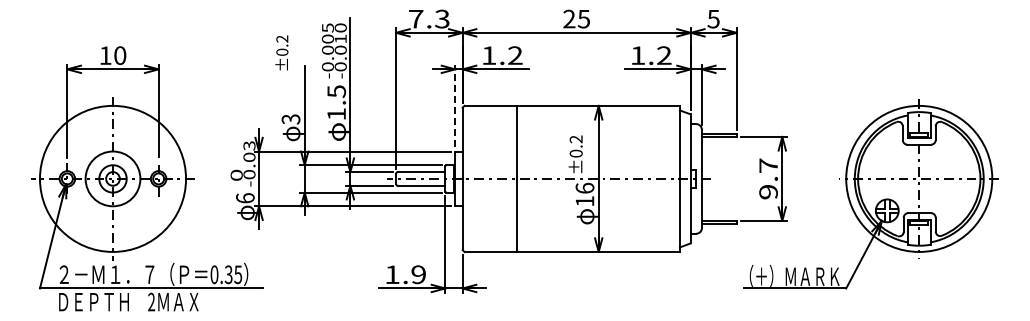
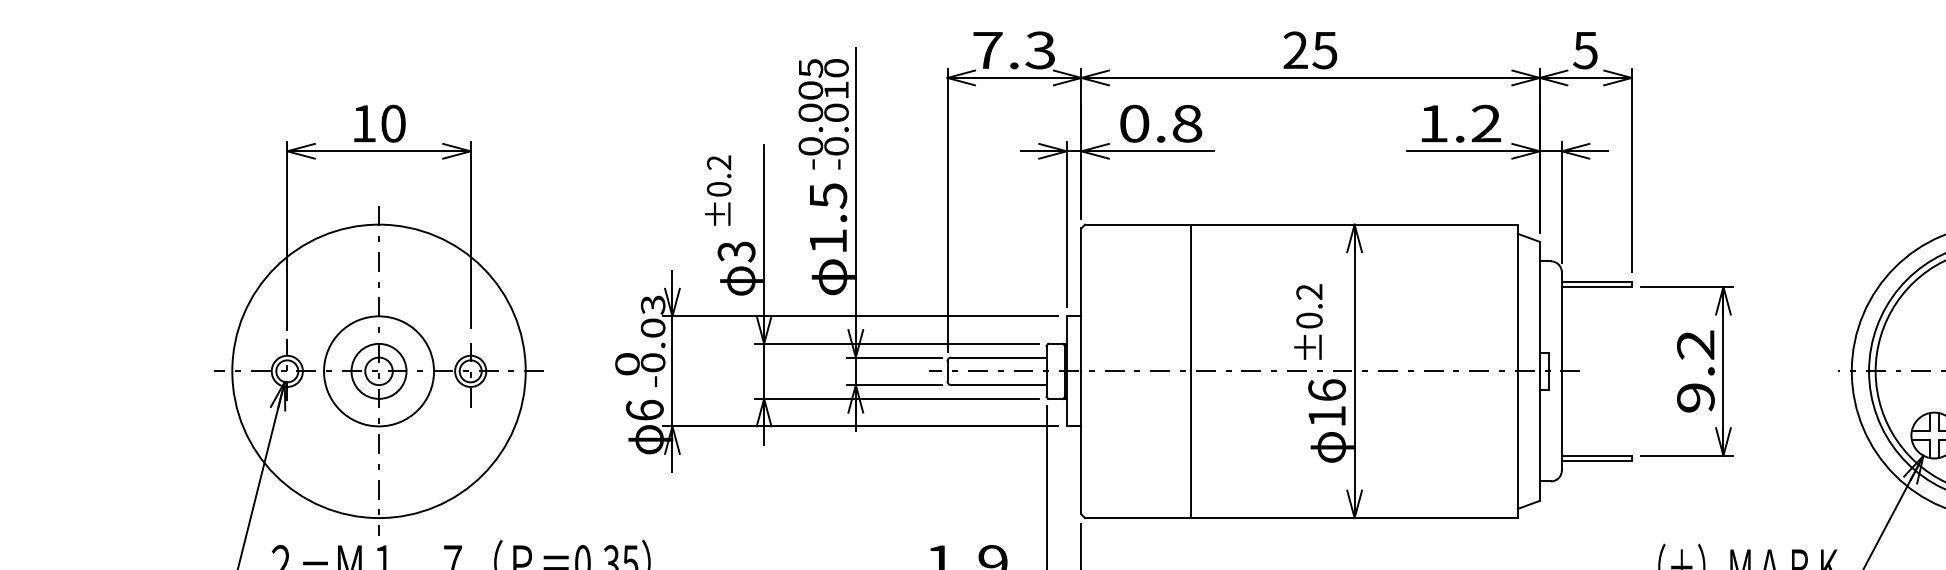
text: (281, 52) -> (717, 189), moved
text: (502, 55) -> (1161, 123), 1.2 -> 0.8
line: (455, 105) -> (1066, 223), dashed -> solid
text: (768, 165) -> (1695, 344), 9.7 -> 9.2

